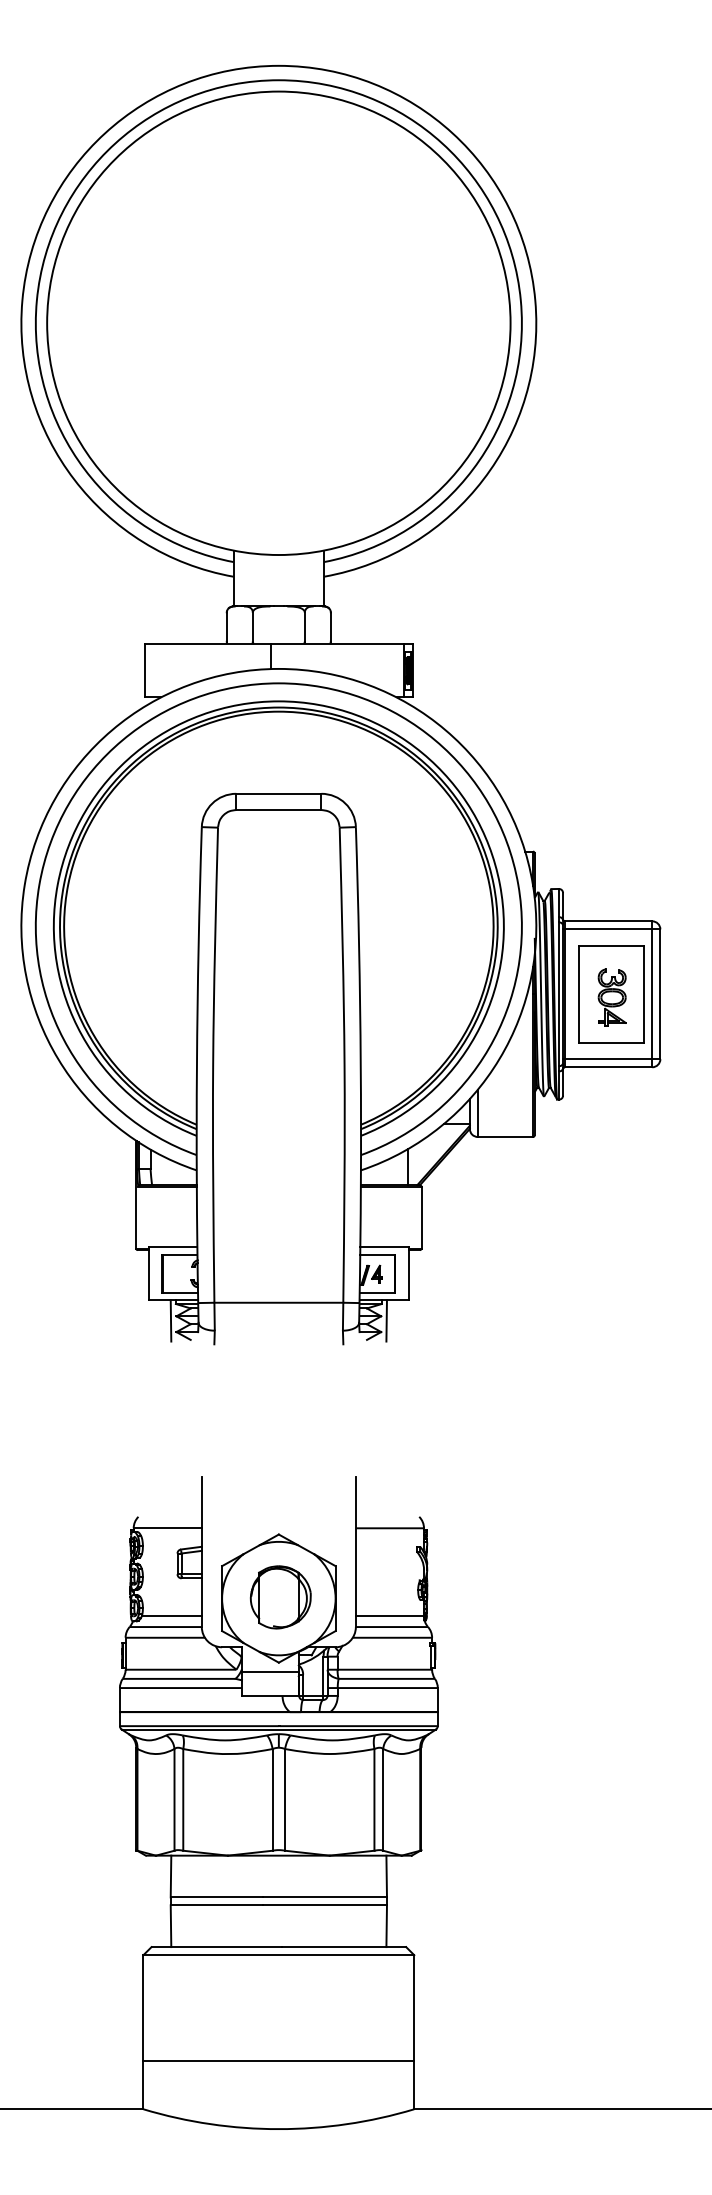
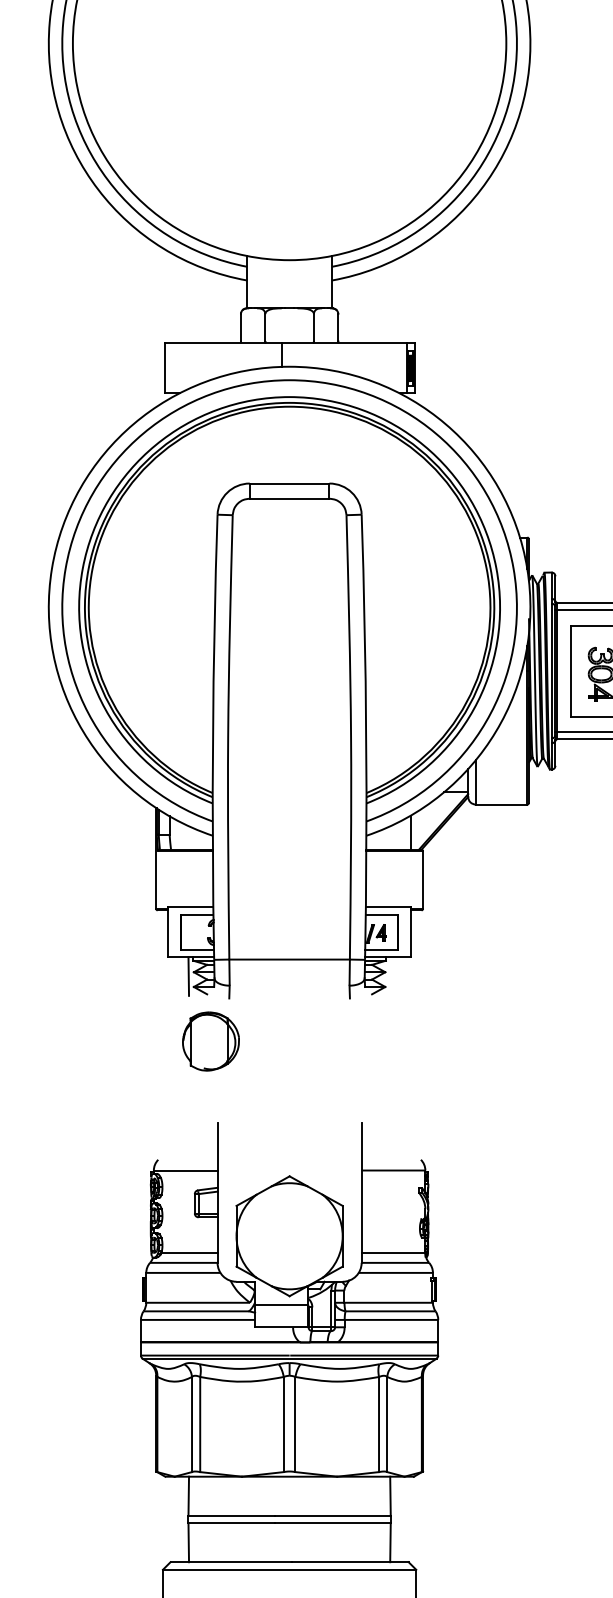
line: (386, 1320) -> (390, 976), removed
part: (280, 1597) -> (210, 1041), moved

